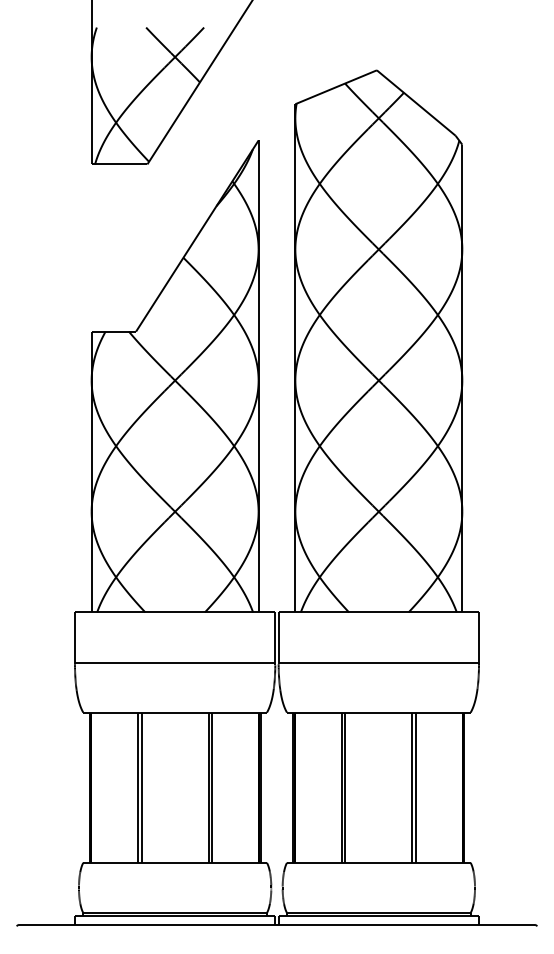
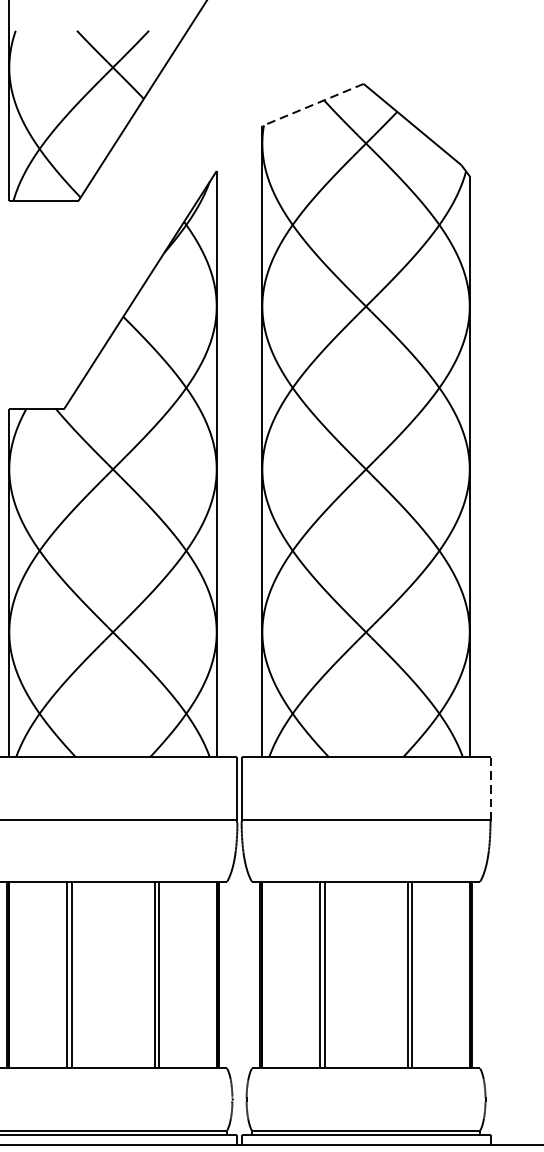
line: (335, 87) -> (312, 105), solid -> dashed
line: (479, 638) -> (491, 789), solid -> dashed

